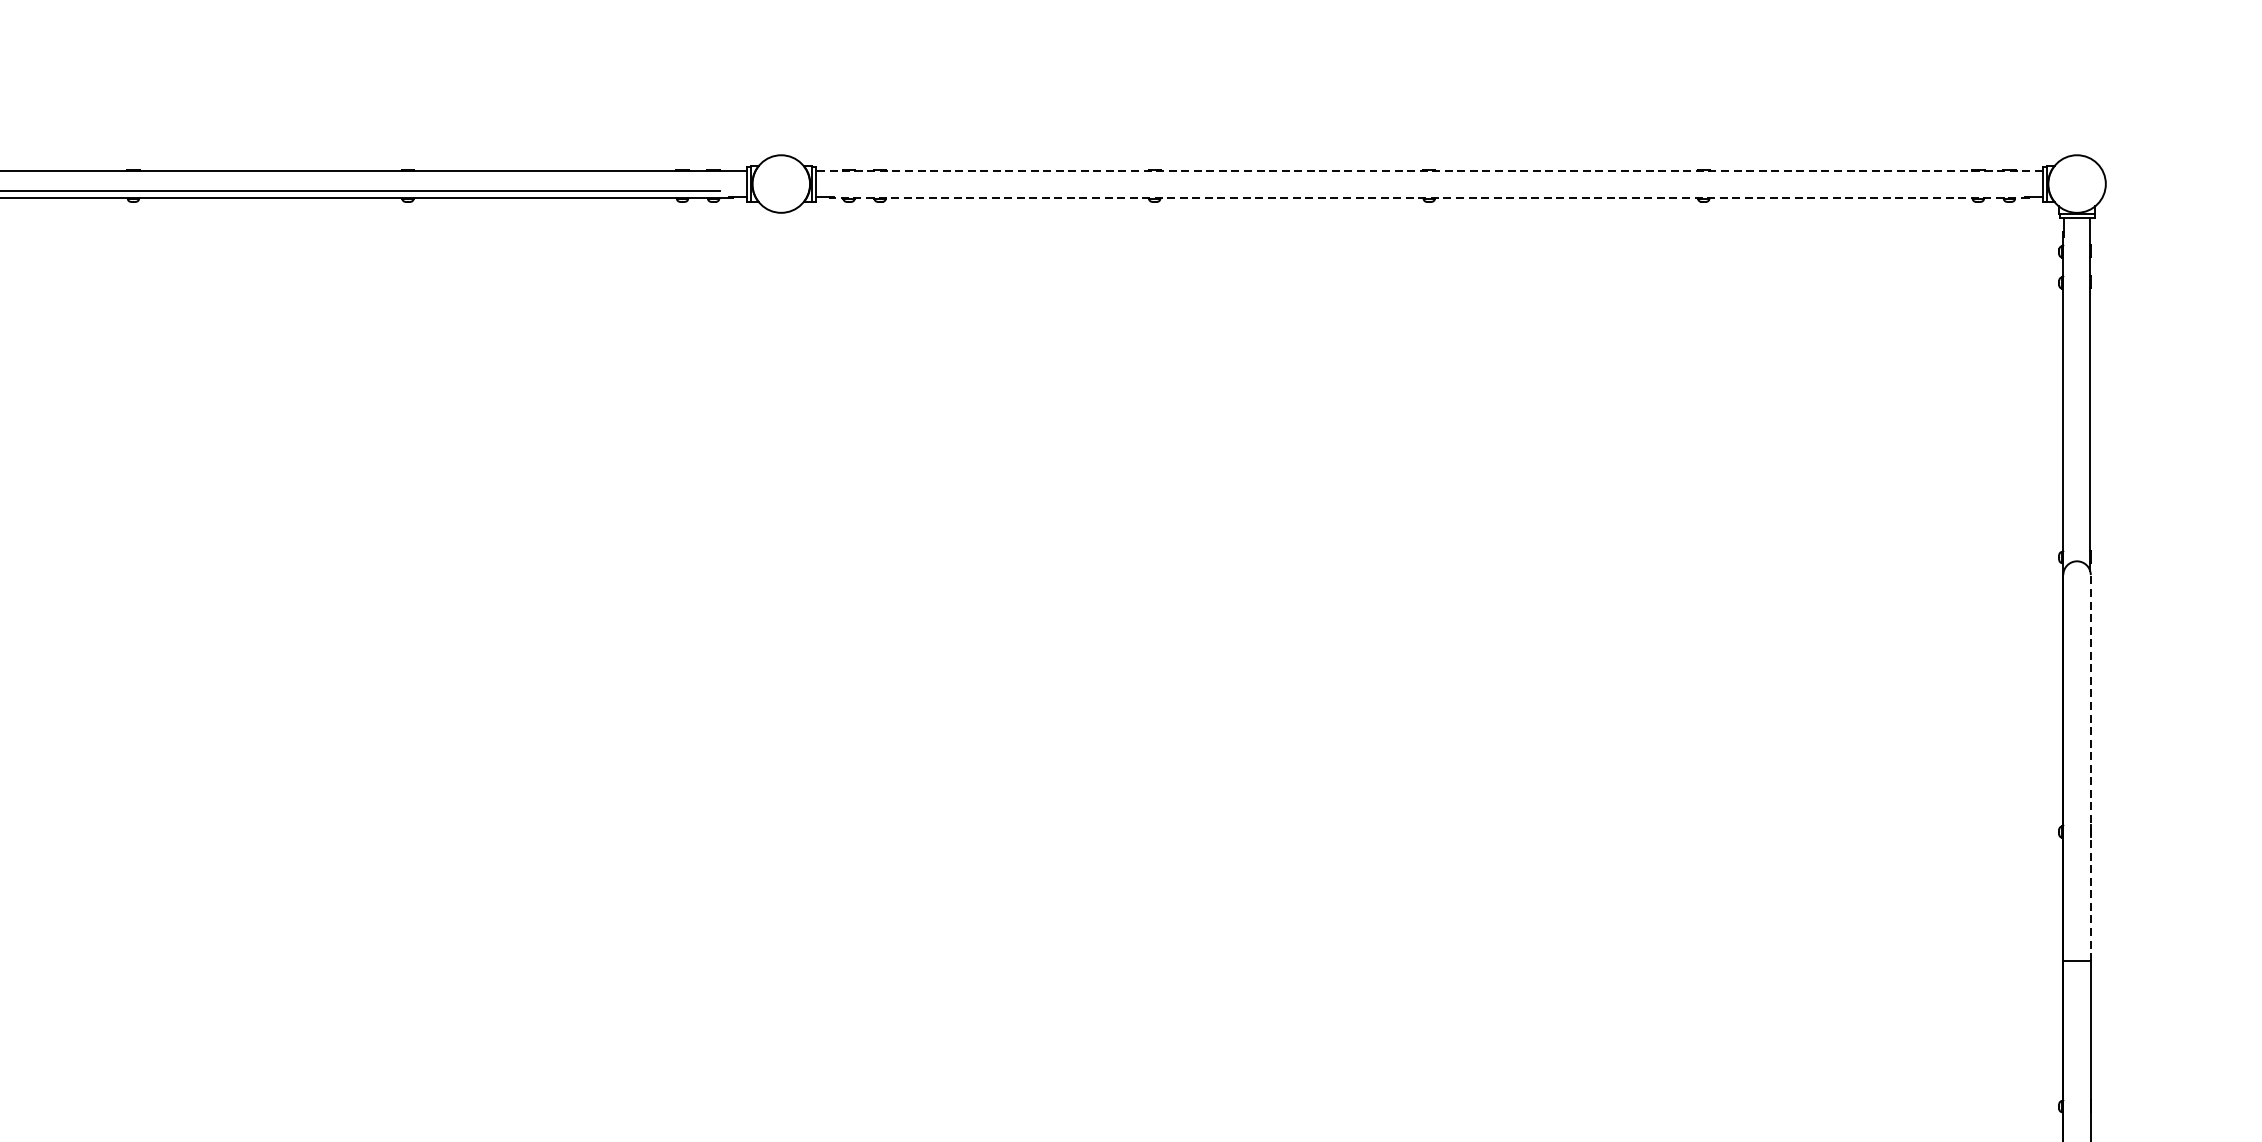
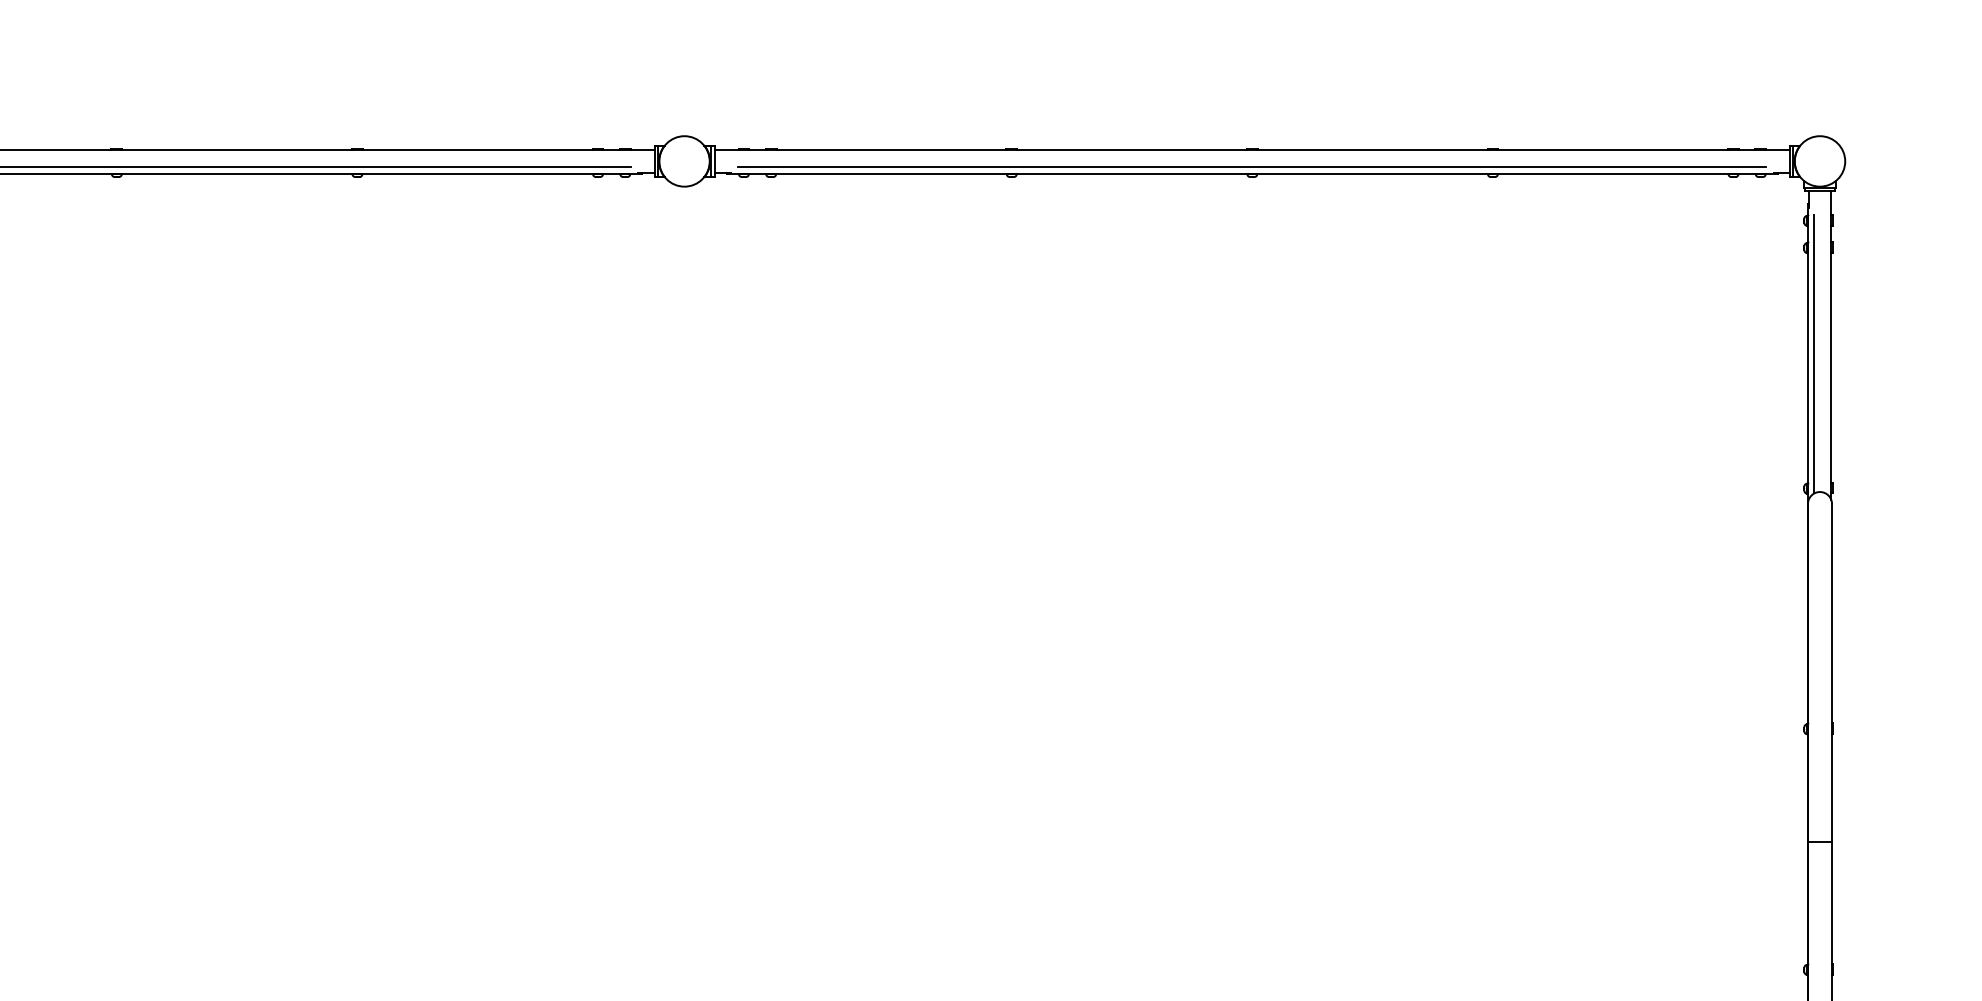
line: (1429, 171) -> (1252, 150), dashed -> solid
line: (1429, 190) -> (1252, 167), added
line: (1428, 197) -> (1251, 173), dashed -> solid
line: (2070, 404) -> (1814, 354), added
line: (2091, 767) -> (1832, 672), dashed -> solid

